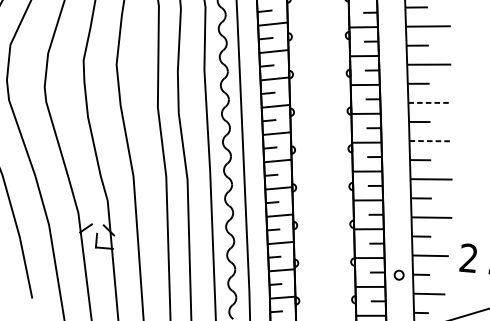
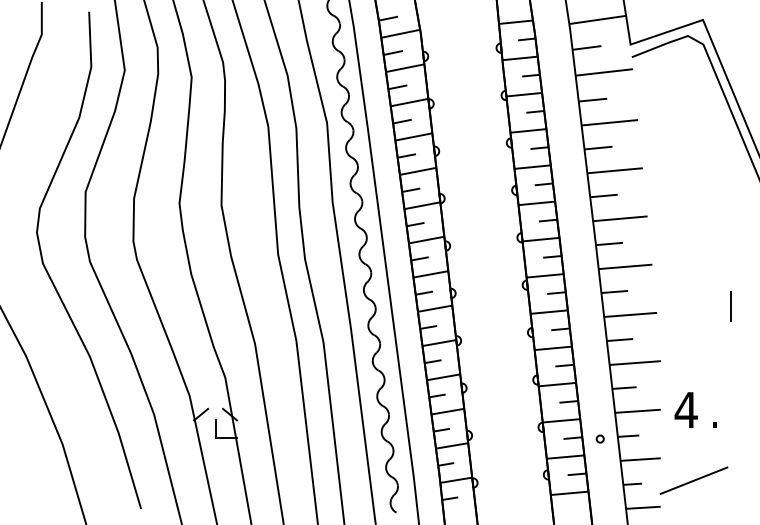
line: (430, 102) -> (620, 218), dashed -> solid
line: (430, 140) -> (625, 266), dashed -> solid
text: (468, 257) -> (685, 409), 2 -> 4
circle: (398, 274) -> (599, 438), size x0.62

